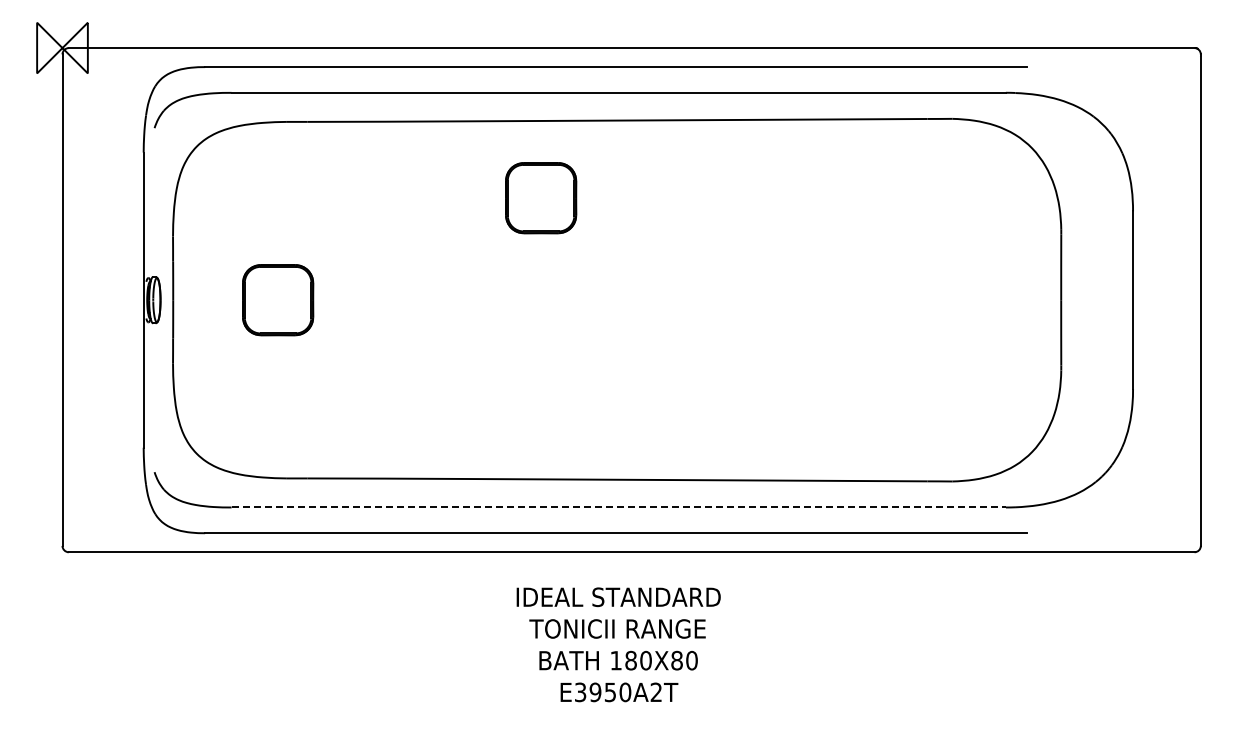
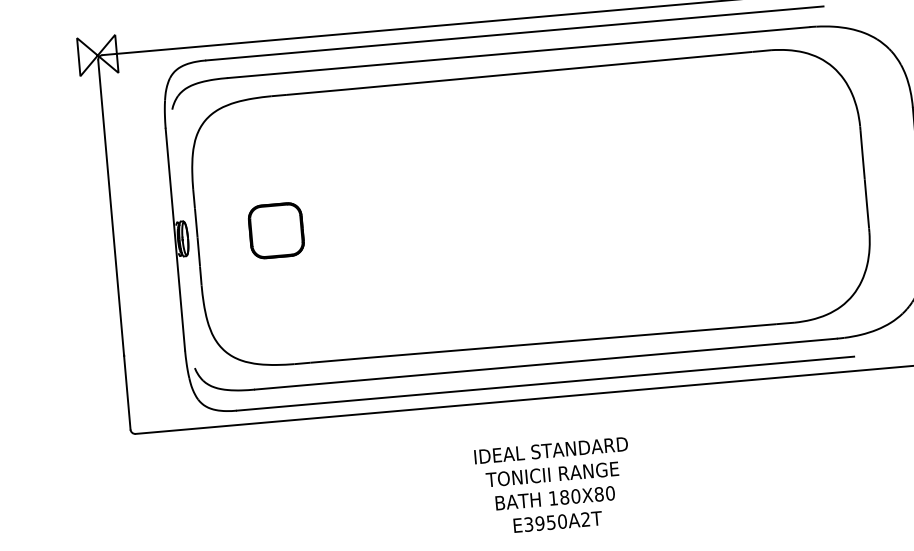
part: (541, 198) -> (467, 137), removed
line: (619, 507) -> (546, 364), dashed -> solid
text: (618, 644) -> (554, 486), moved

